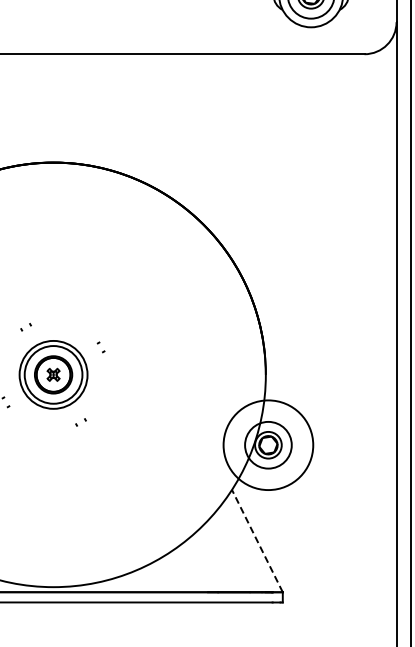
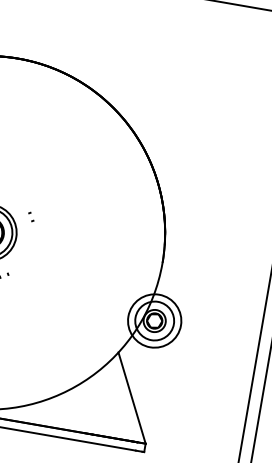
circle: (268, 445) -> (154, 321), size x0.71
line: (257, 540) -> (132, 397), dashed -> solid

